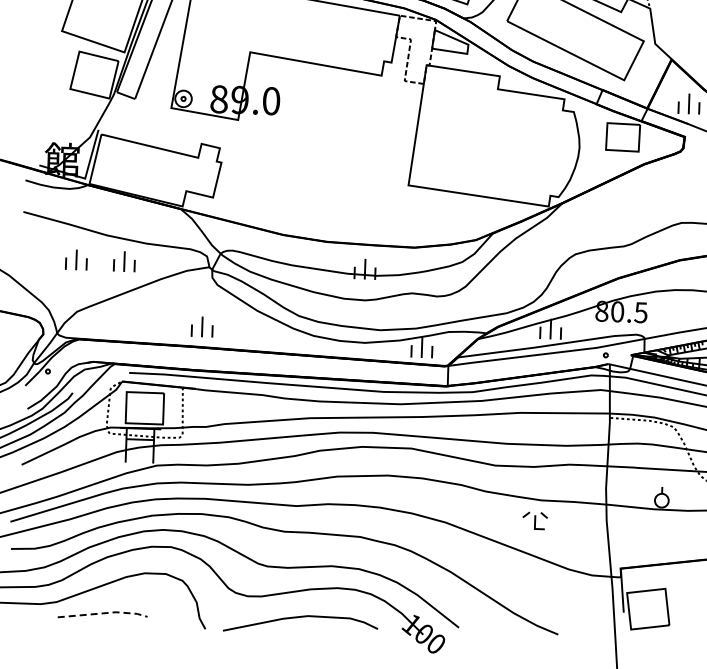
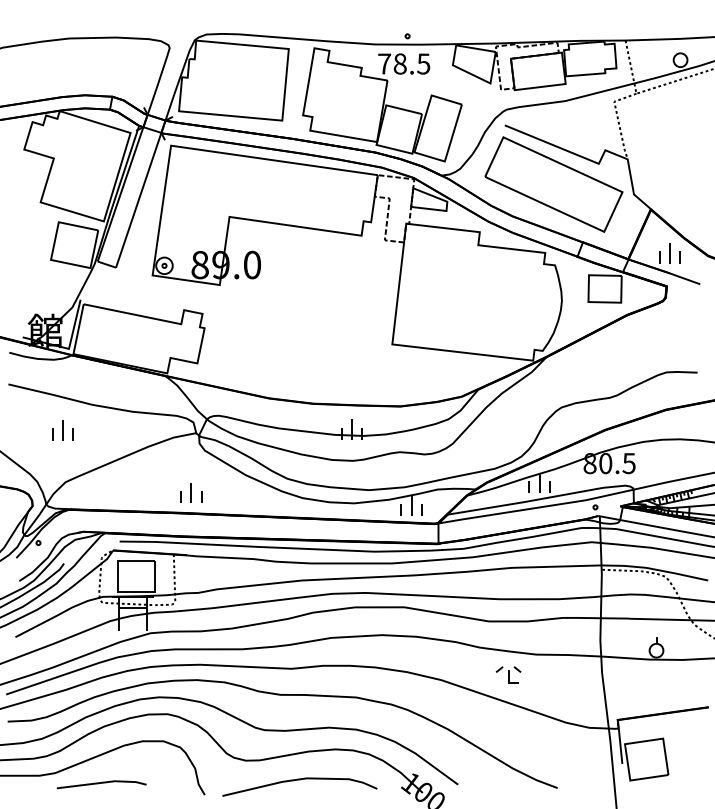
part: (123, 261) -> (110, 430), removed
part: (535, 520) -> (508, 674), moved
line: (104, 613) -> (103, 782), dashed -> solid

